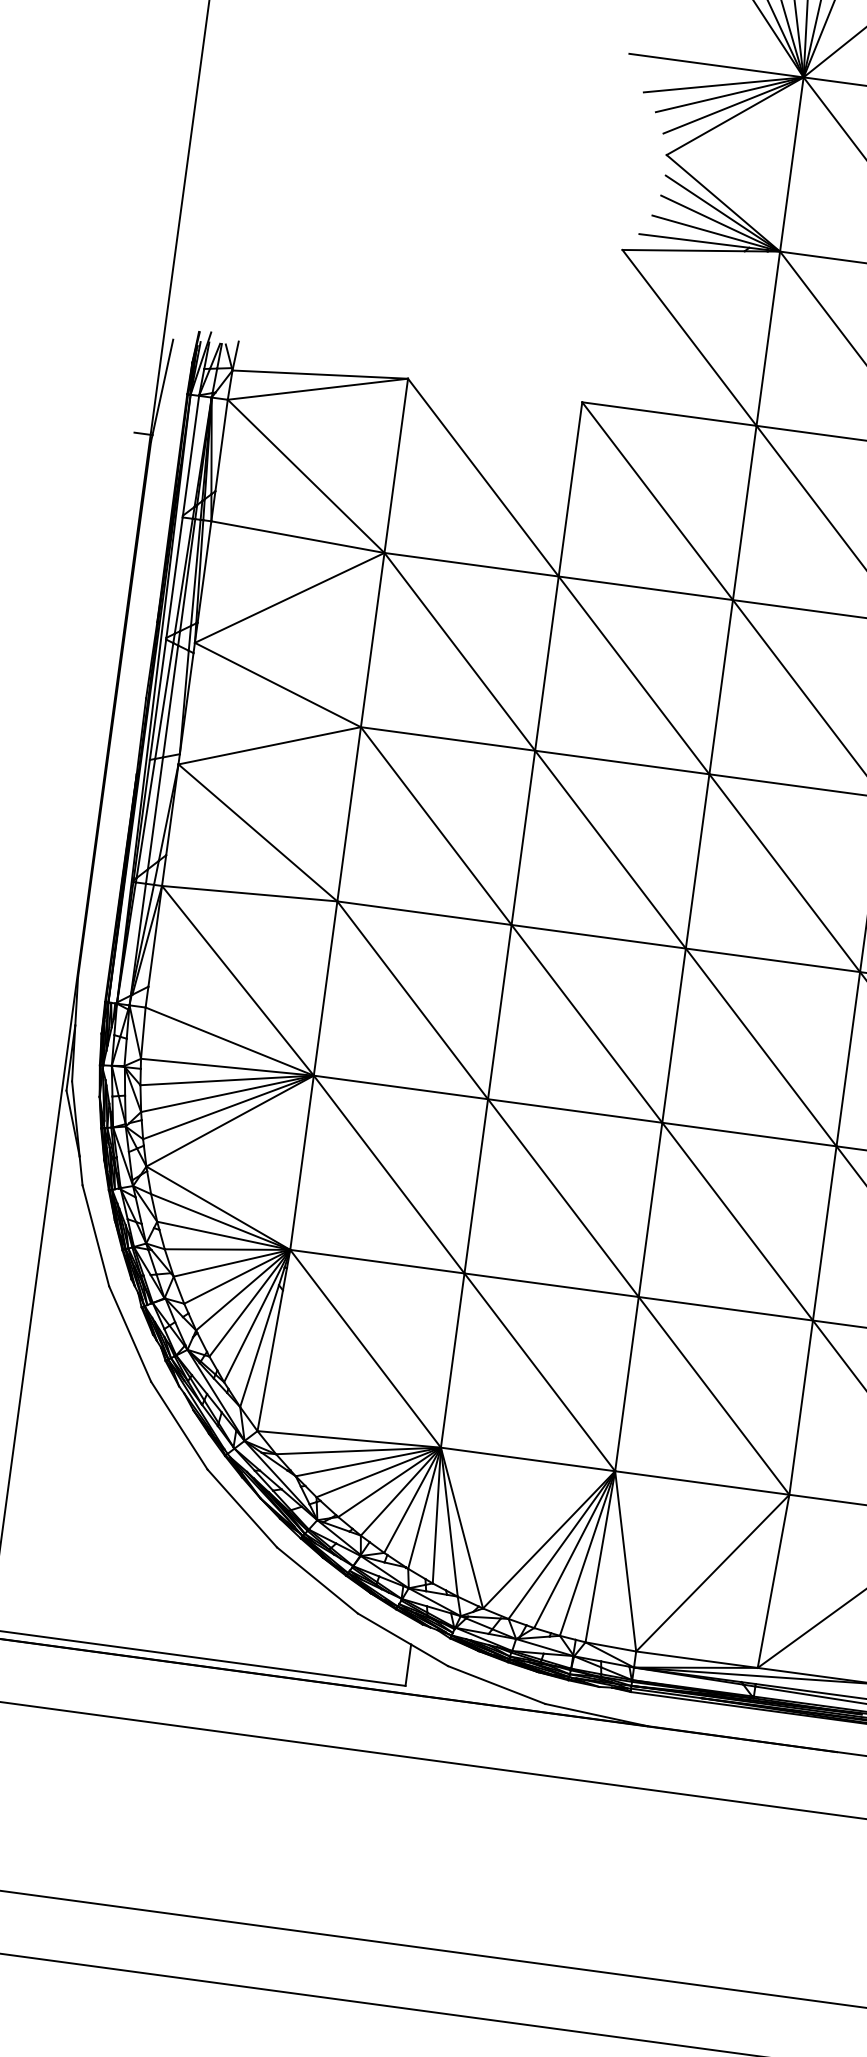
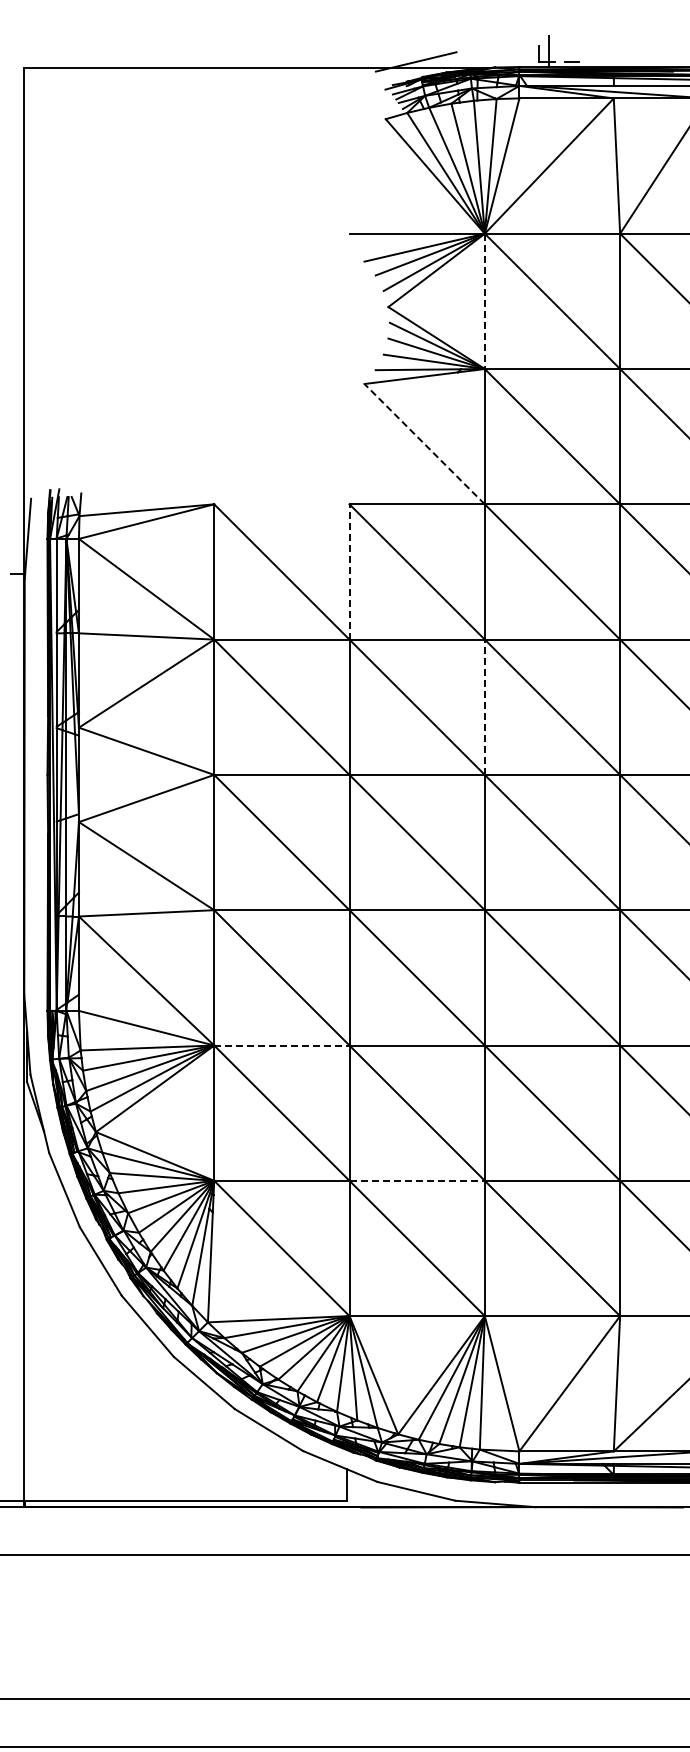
line: (791, 164) -> (484, 301), solid -> dashed
line: (689, 337) -> (424, 443), solid -> dashed
line: (570, 488) -> (349, 571), solid -> dashed
line: (720, 687) -> (484, 707), solid -> dashed
line: (400, 1087) -> (281, 1045), solid -> dashed
line: (552, 1284) -> (417, 1180), solid -> dashed

